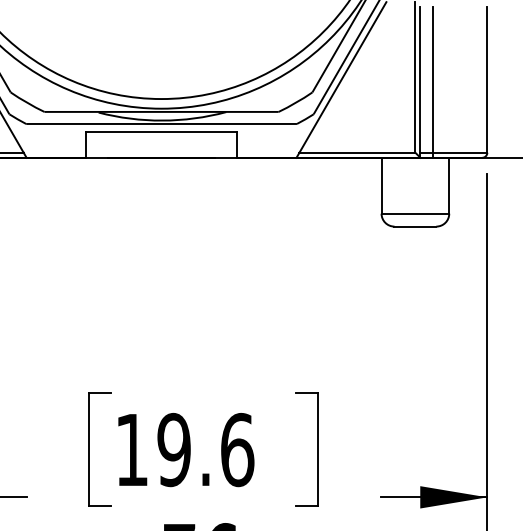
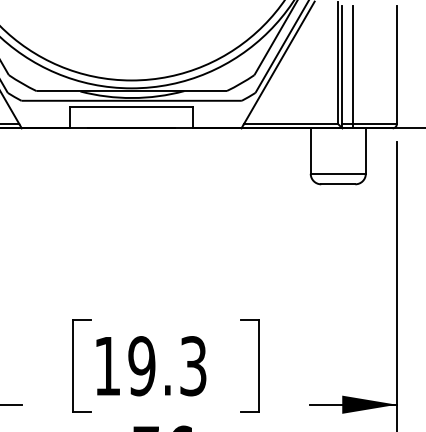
text: (237, 449) -> (193, 365), 19.6 -> 19.3

